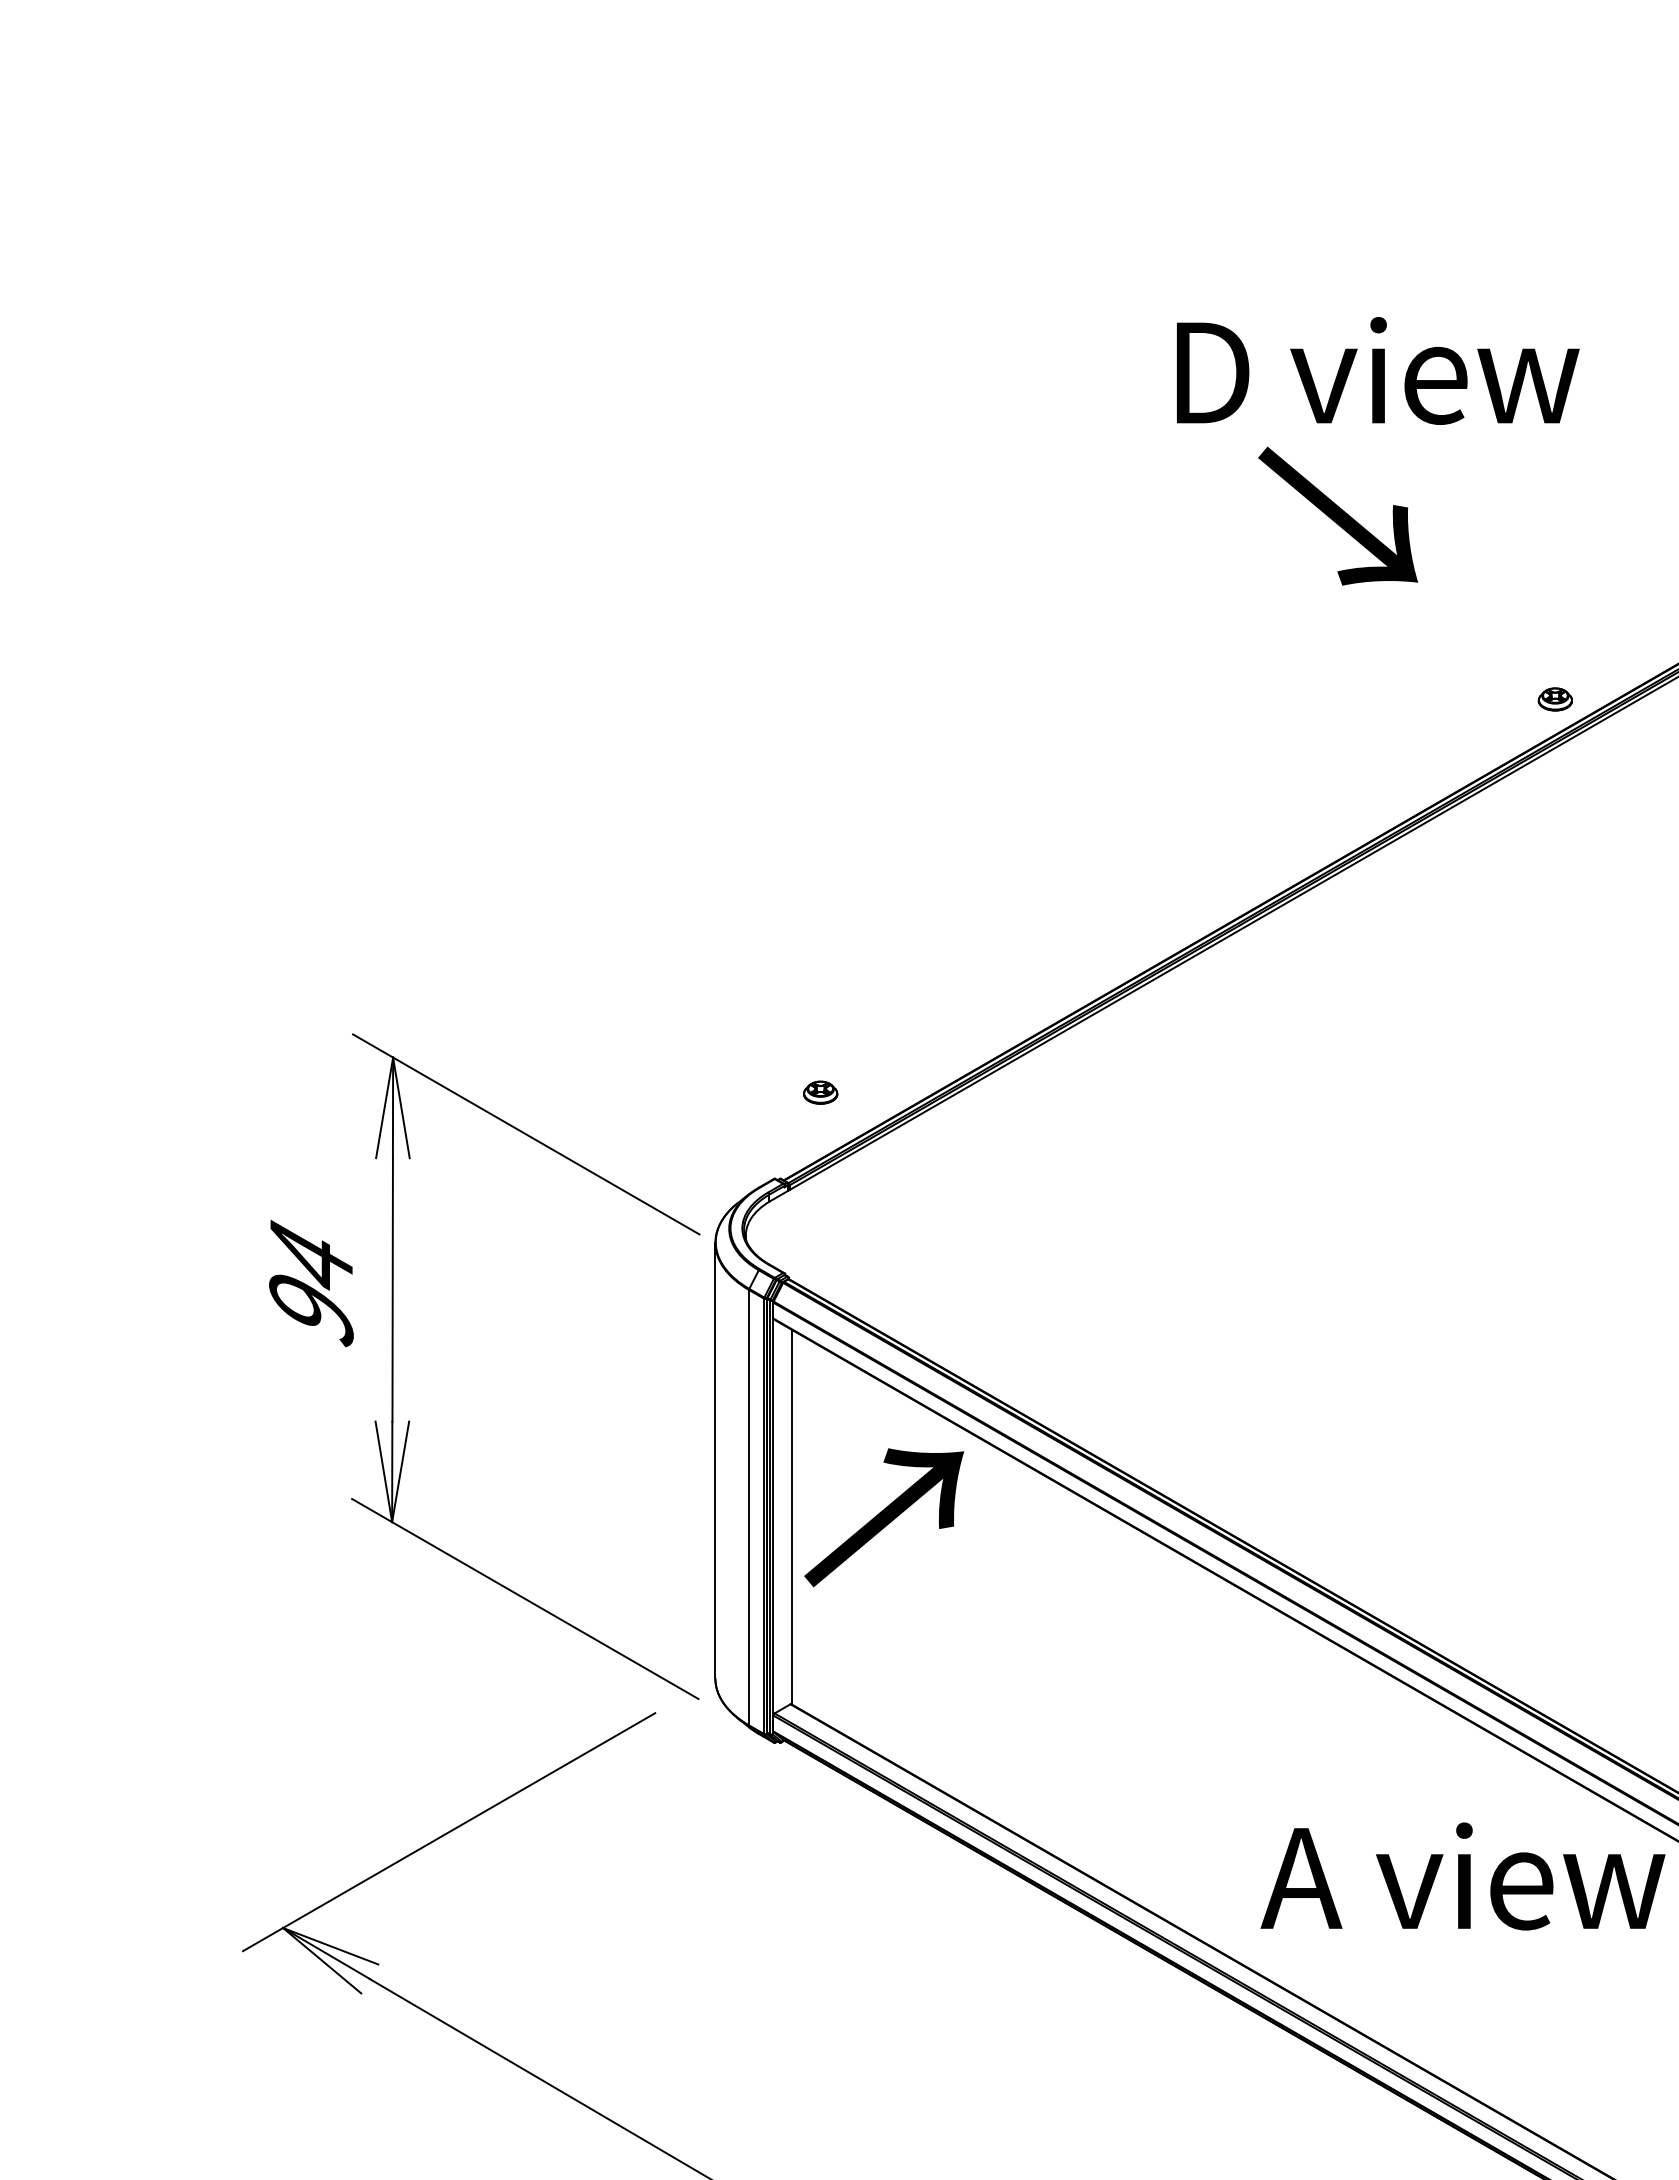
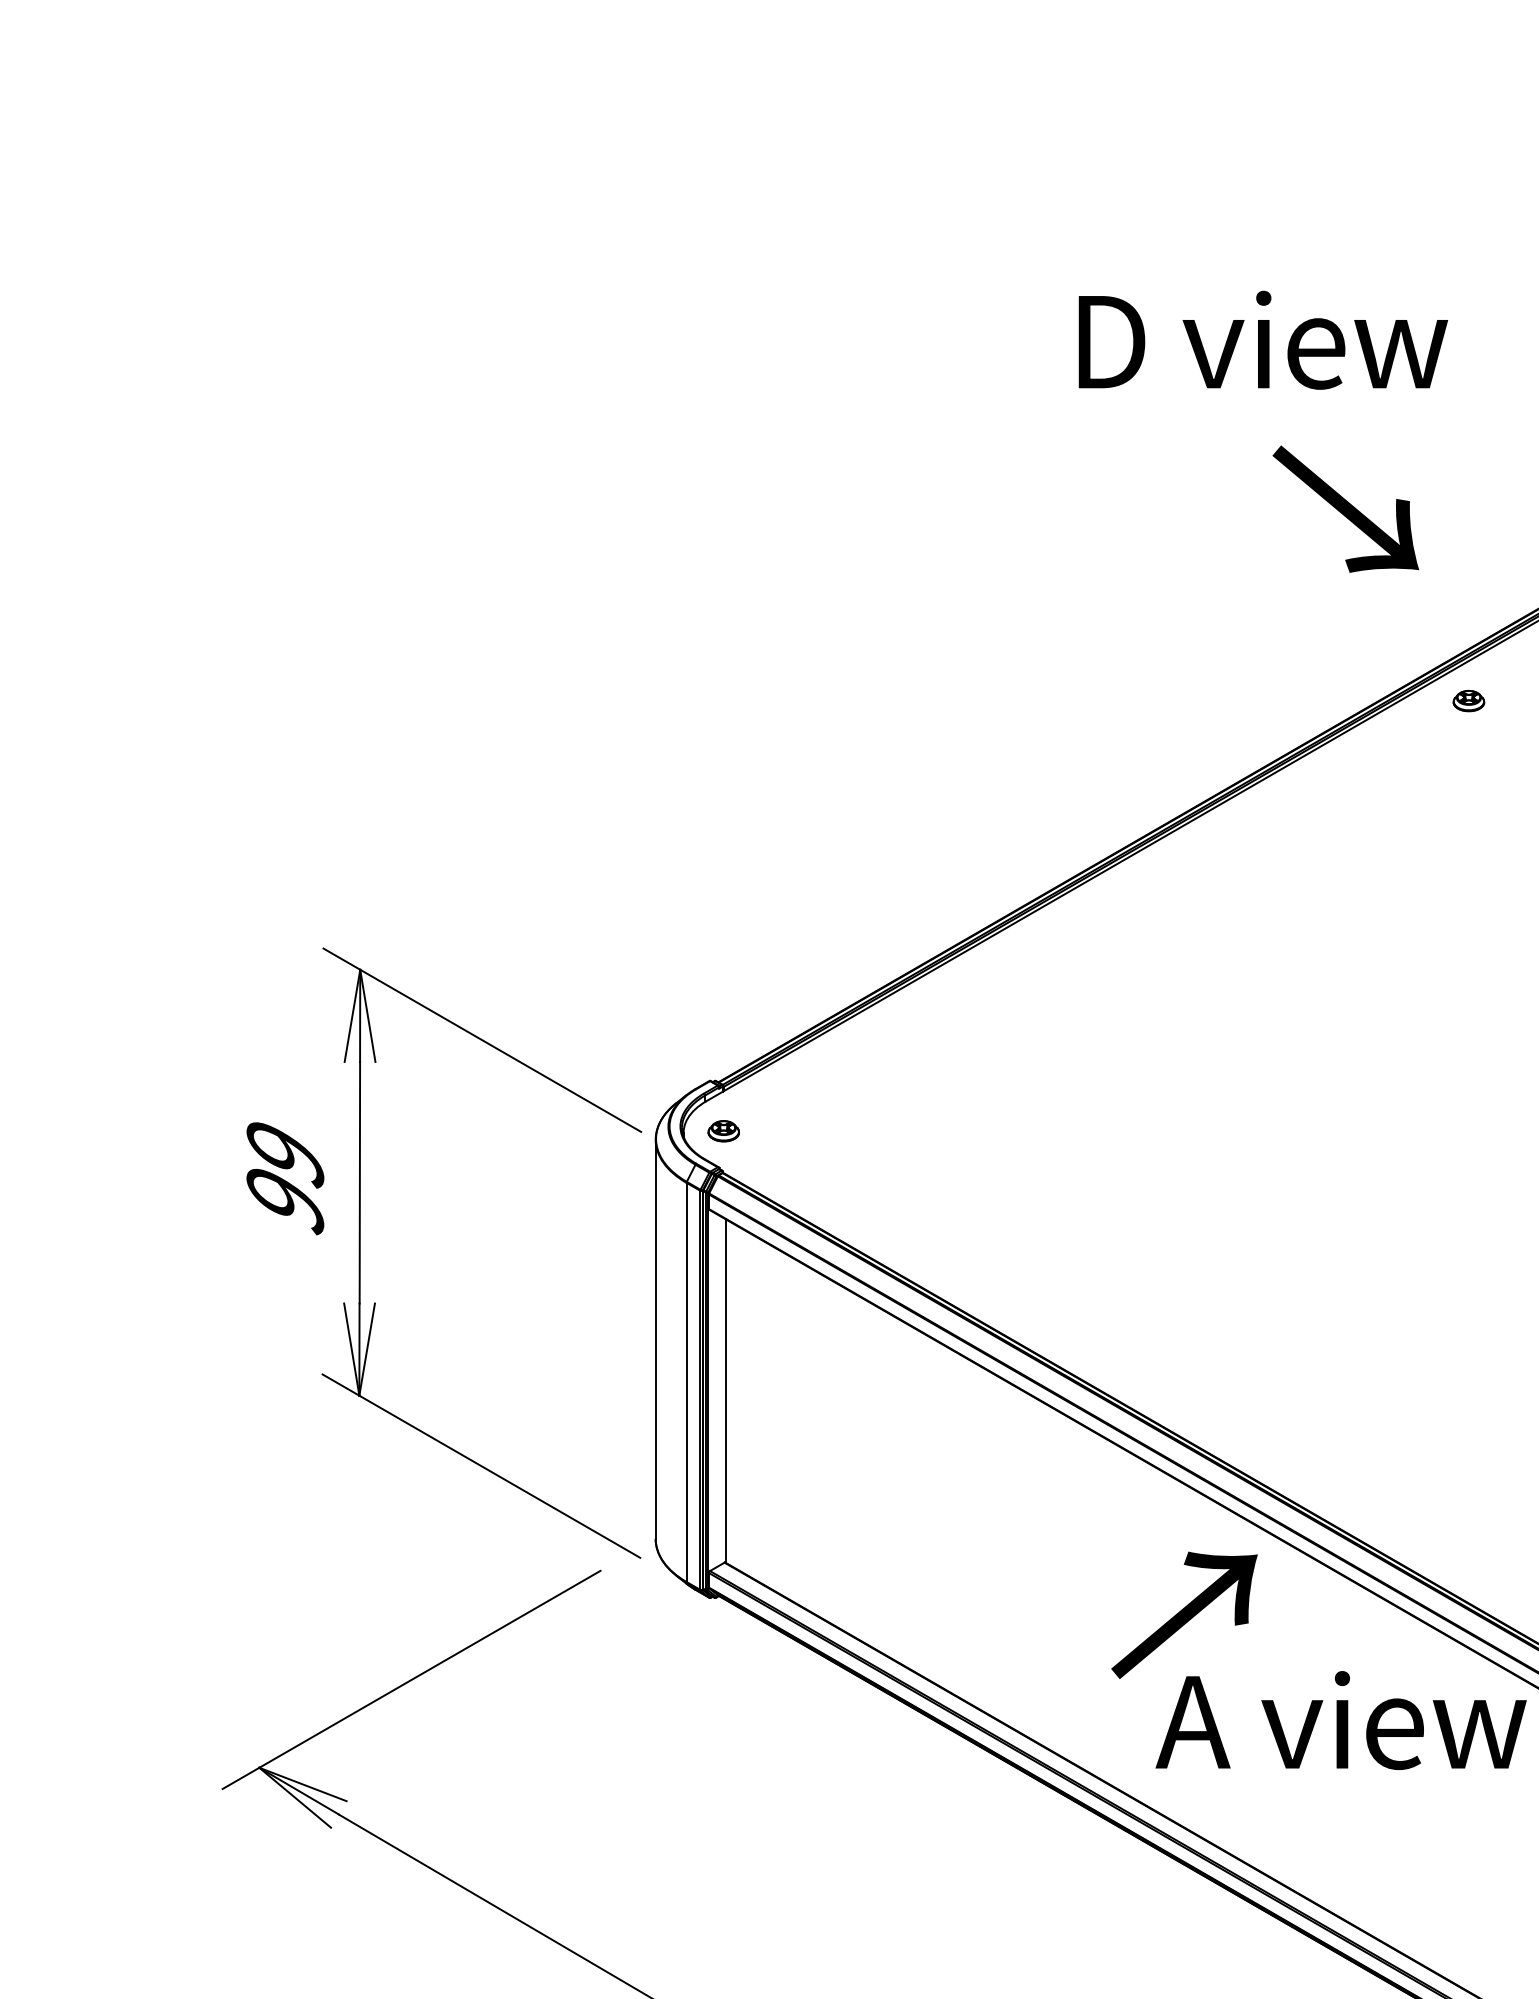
text: (1338, 515) -> (1346, 508), moved
part: (1554, 699) -> (1468, 701), moved
part: (820, 1092) -> (723, 1131), moved
text: (311, 1257) -> (285, 1153), 94 -> 99
text: (884, 1517) -> (1184, 1615), moved

